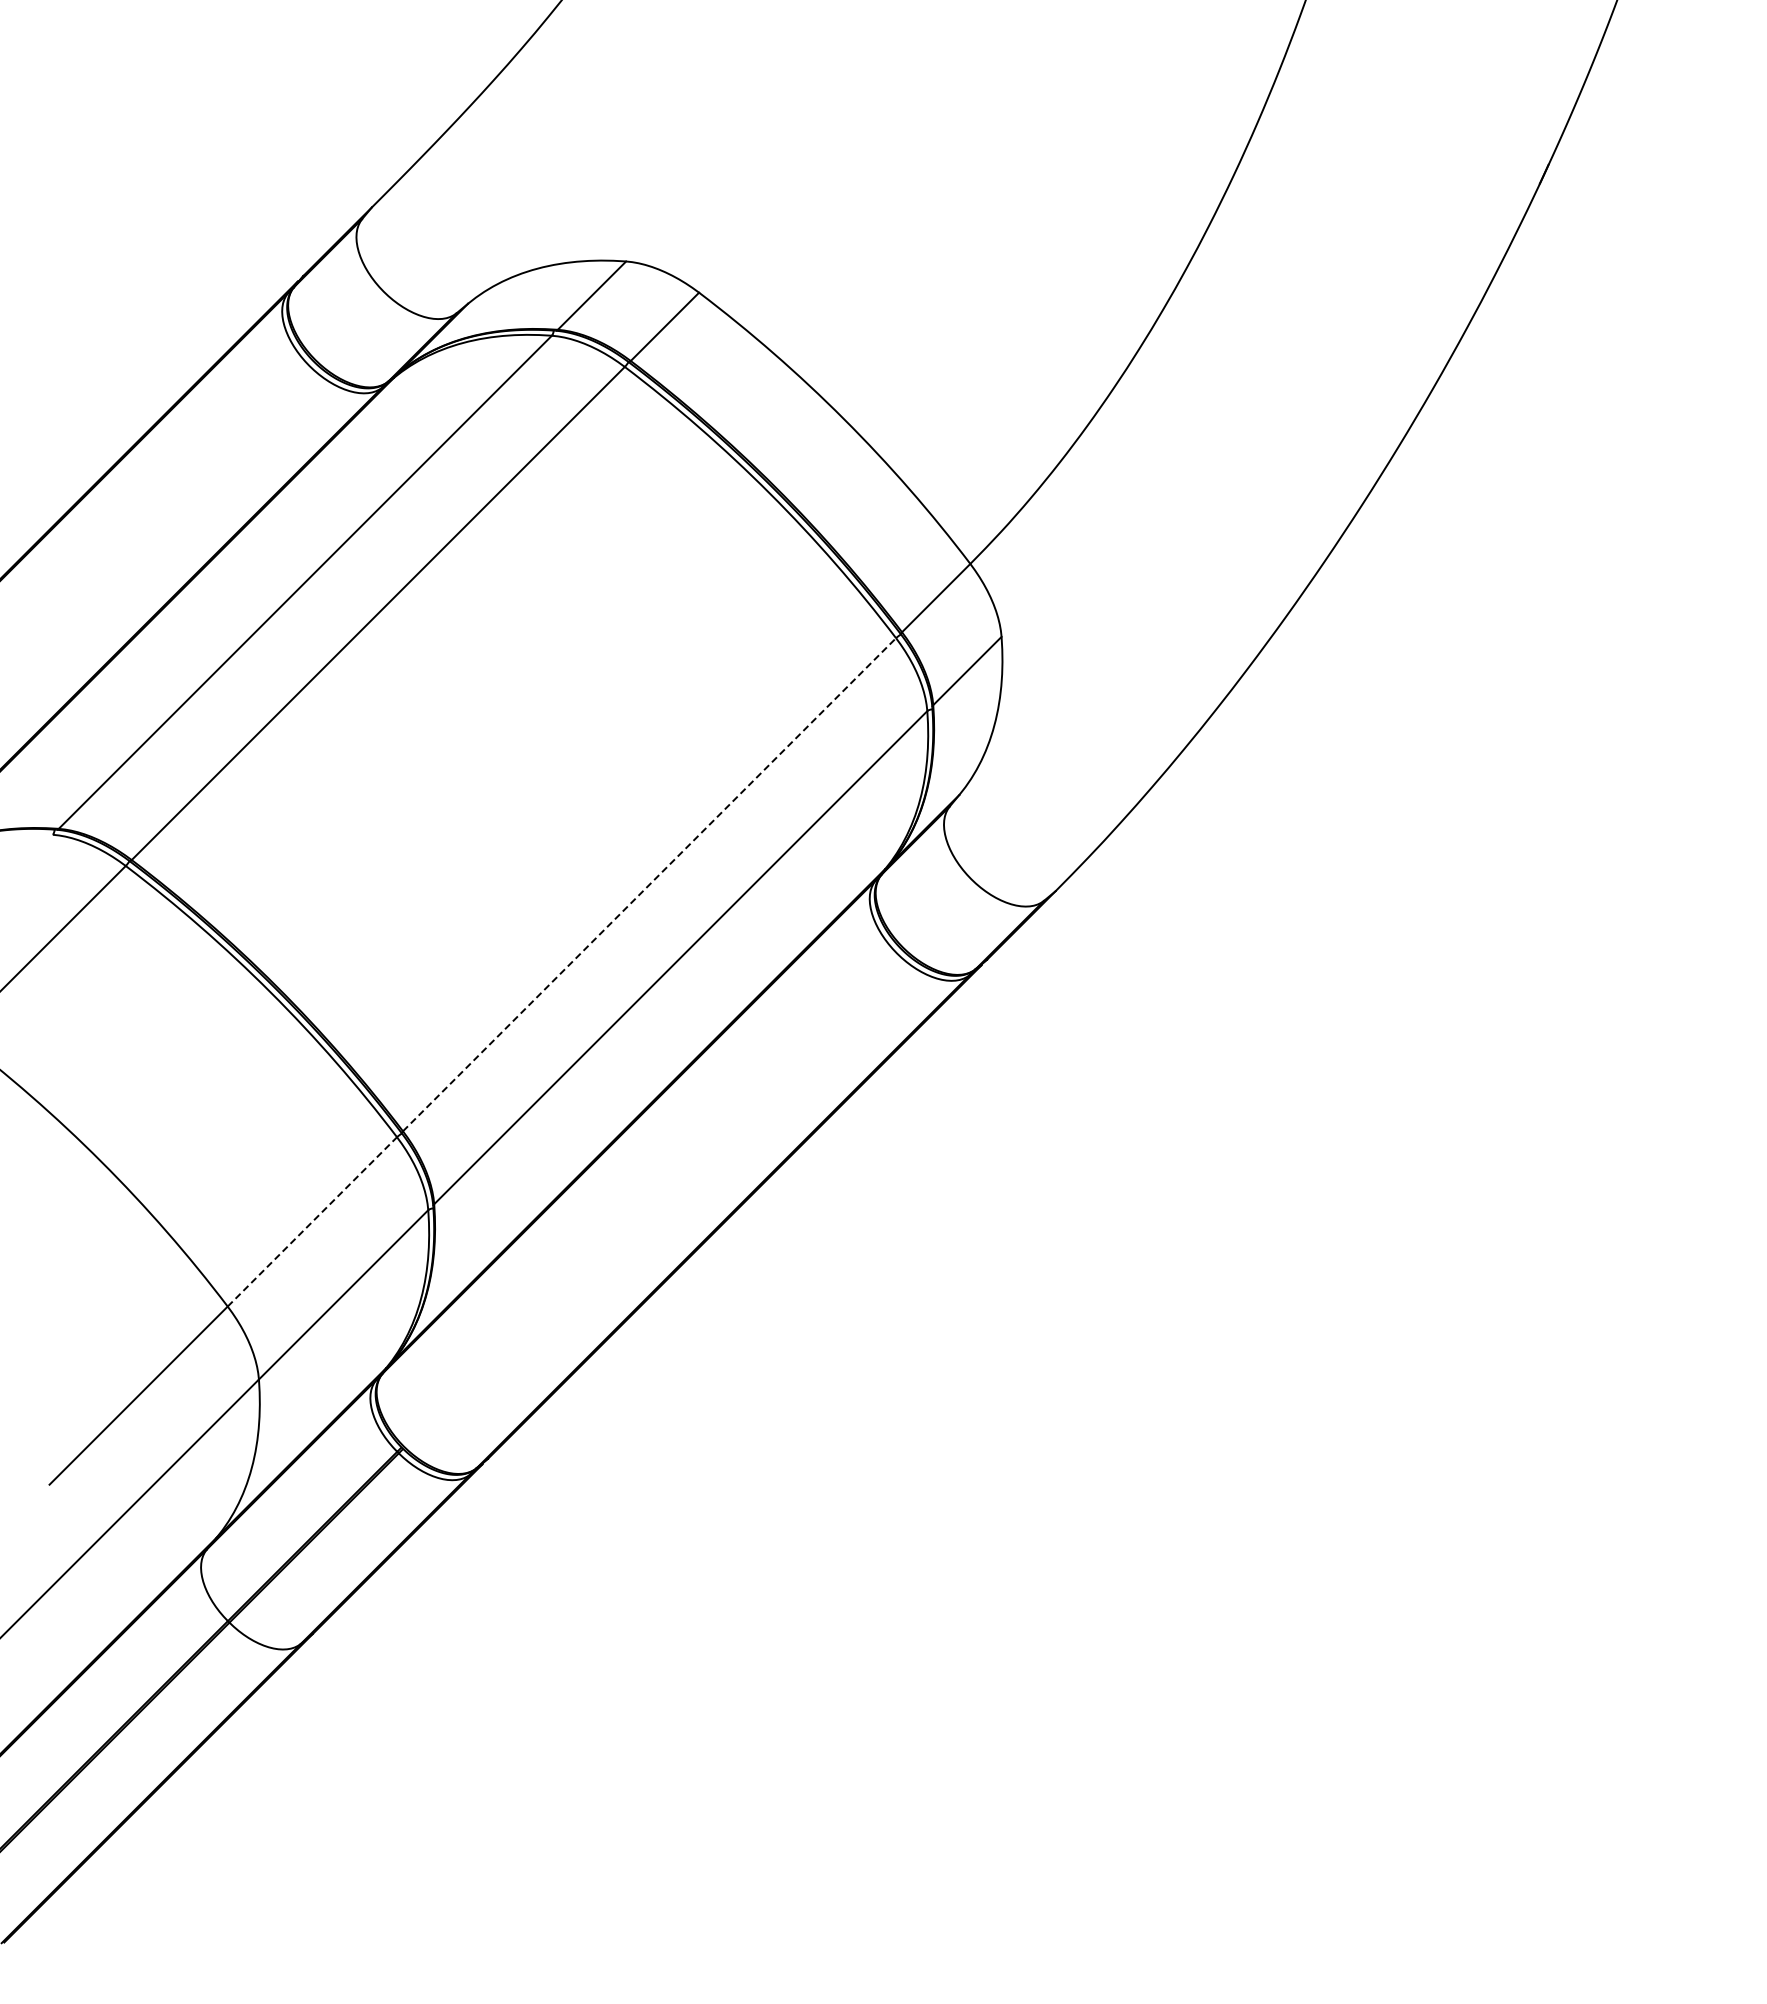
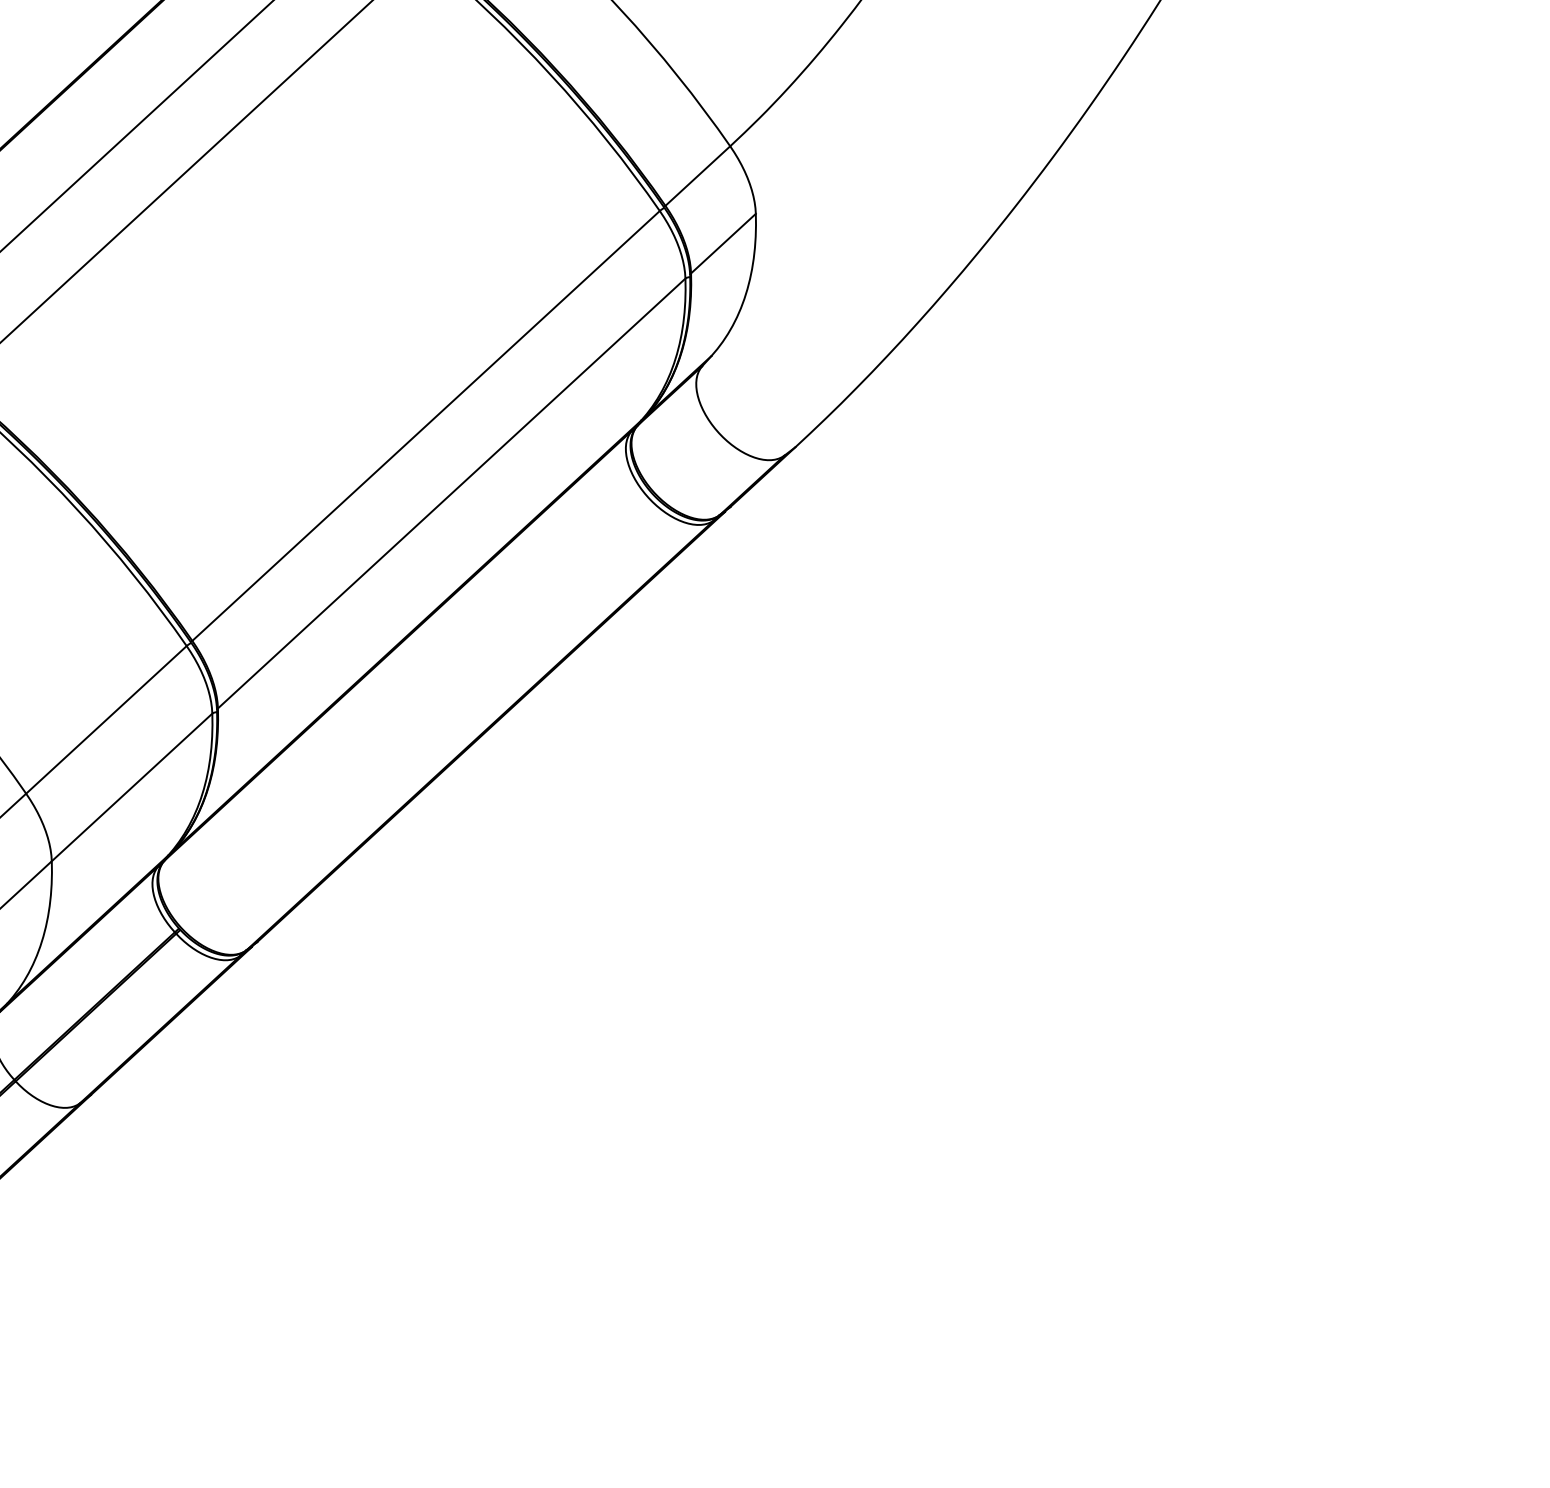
line: (649, 884) -> (426, 425), dashed -> solid
line: (312, 1221) -> (106, 719), dashed -> solid

